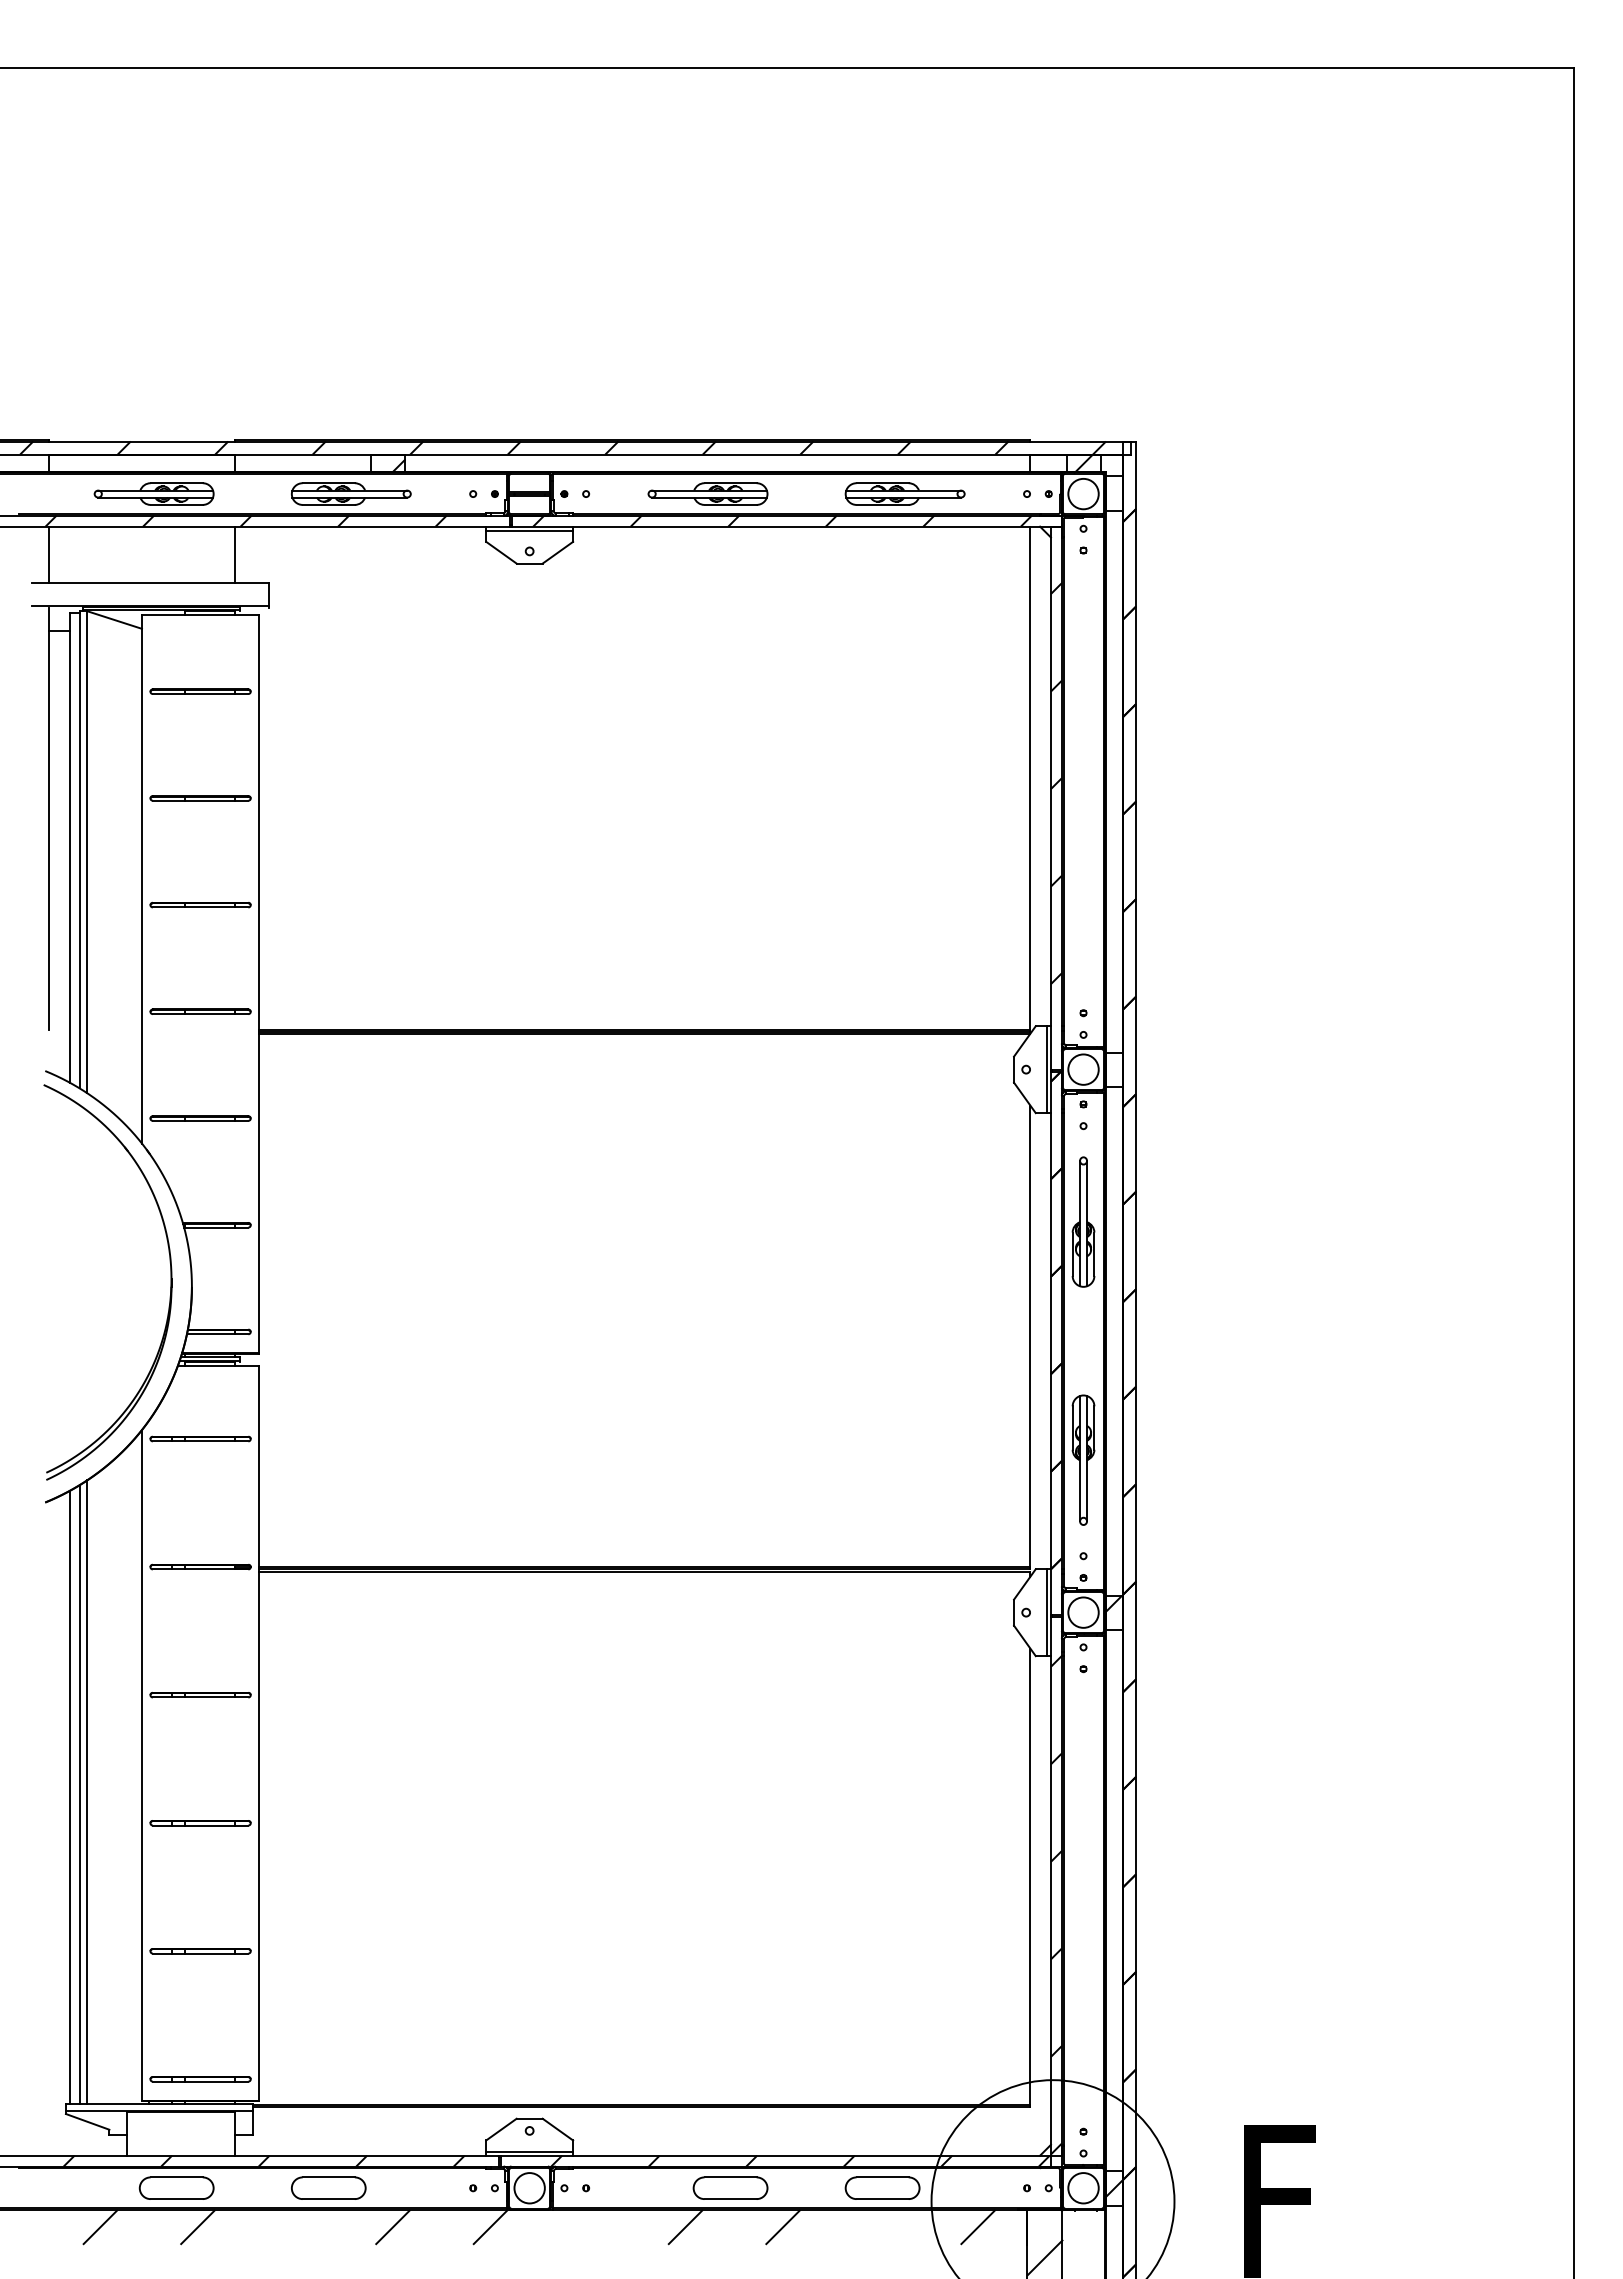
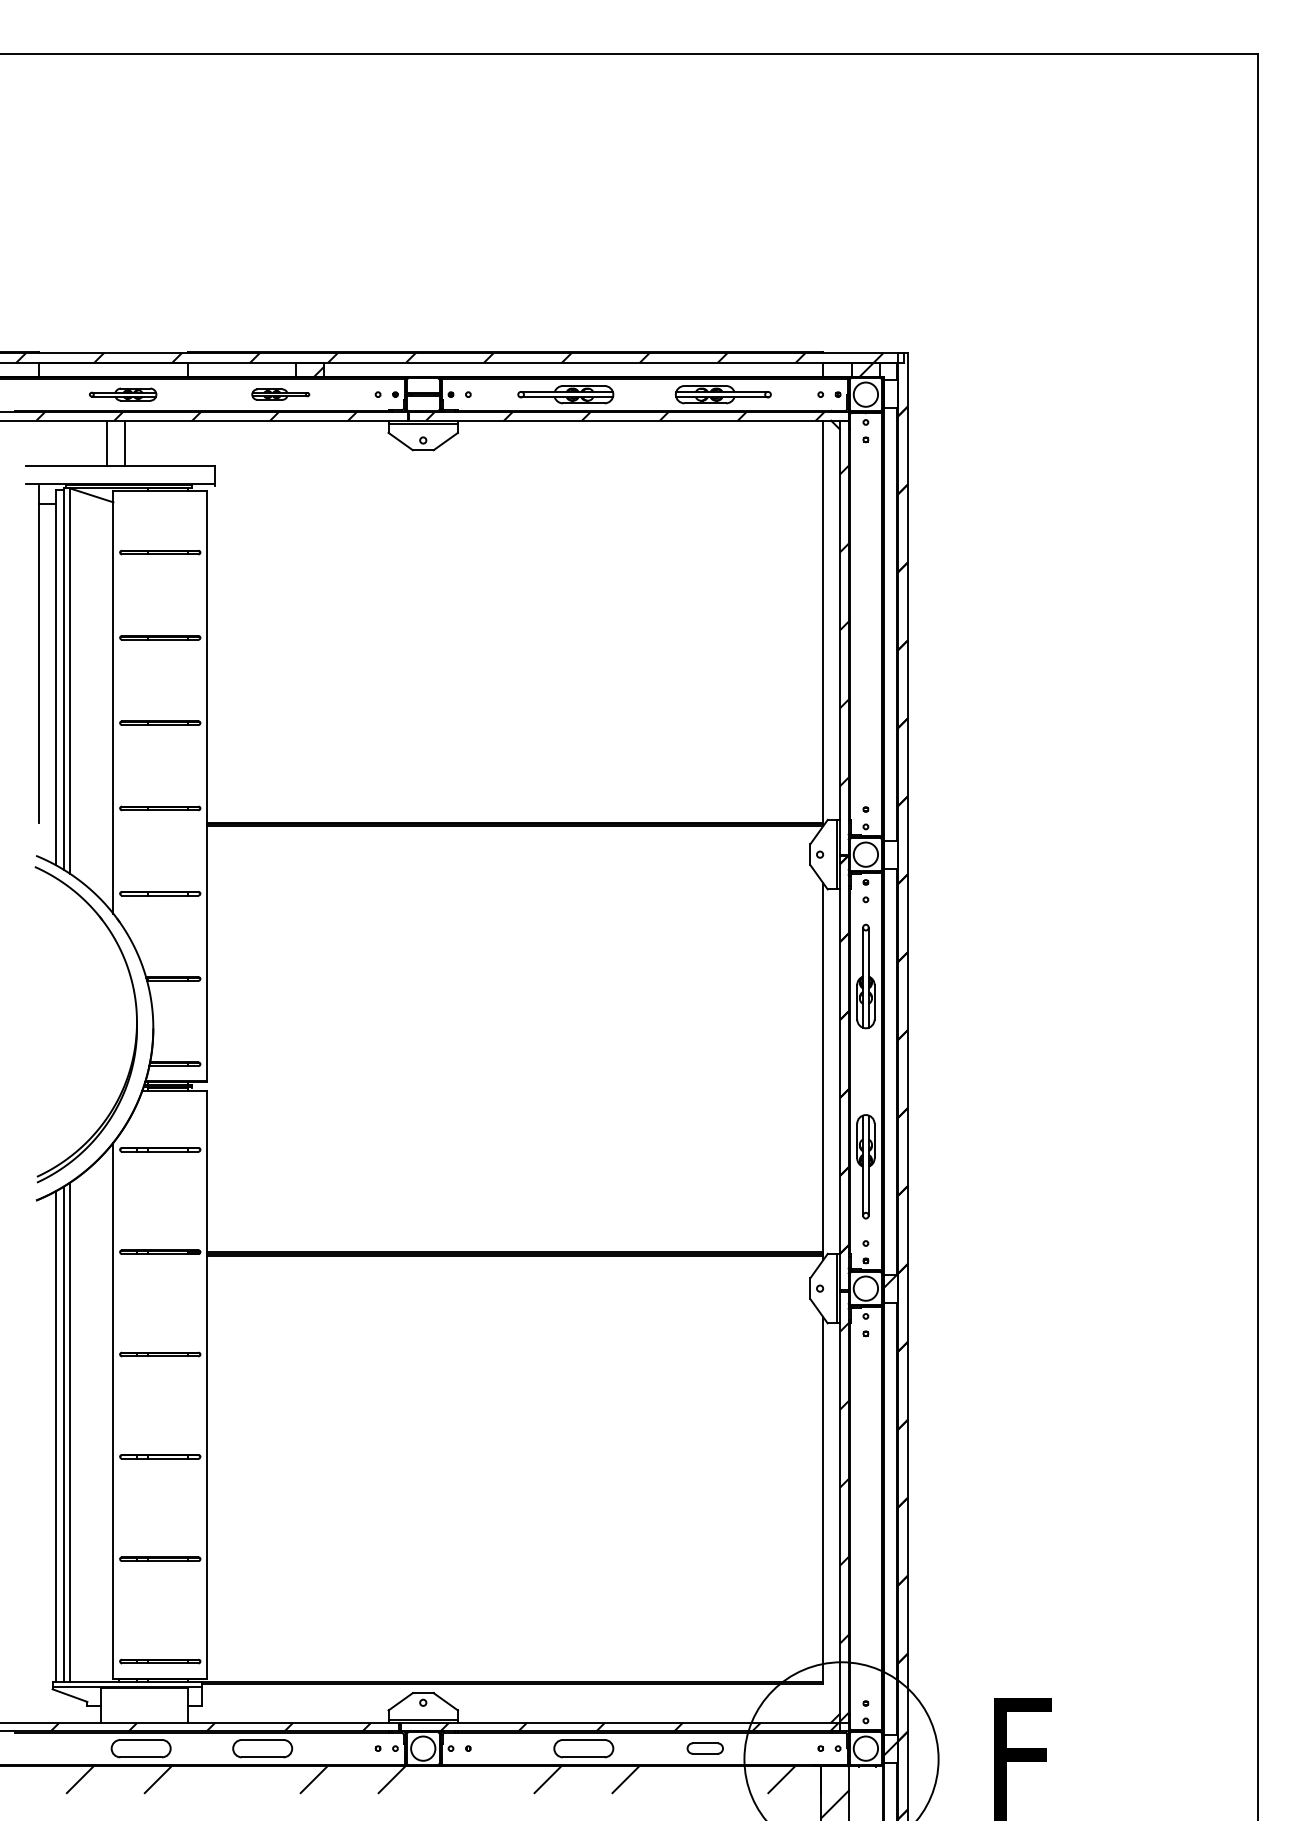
part: (153, 493) -> (122, 394), size x0.7
part: (351, 493) -> (280, 394), size x0.6
line: (48, 554) -> (106, 442), moved
line: (235, 554) -> (125, 442), moved
part: (882, 2187) -> (705, 1748), size x0.6

